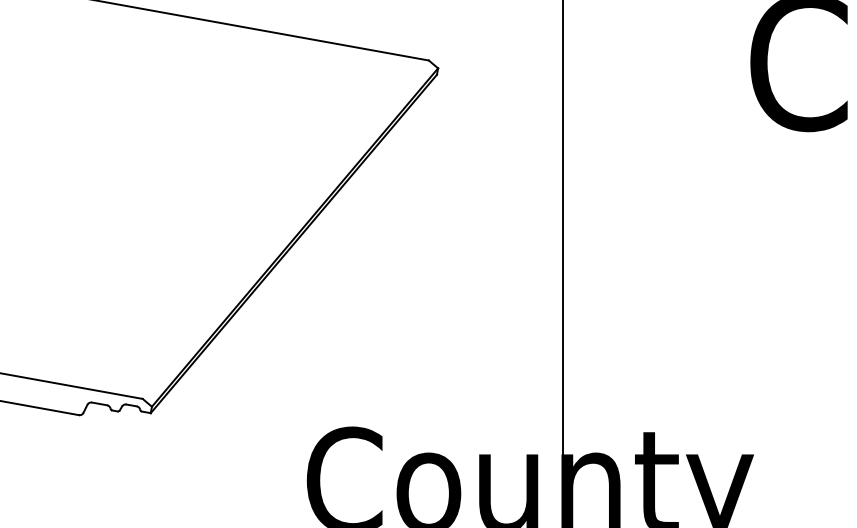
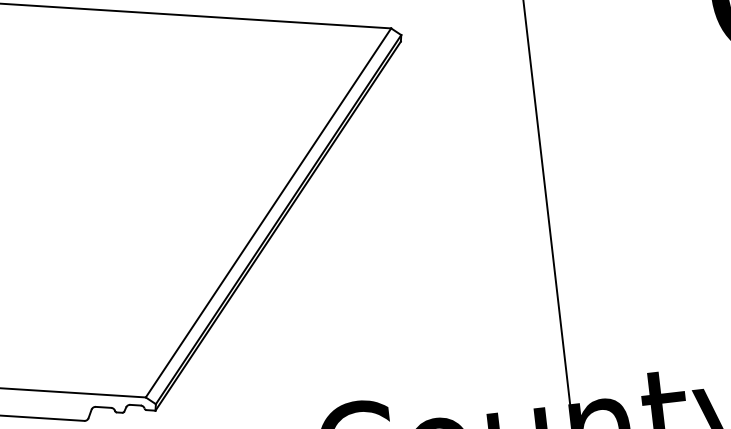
line: (285, 229) -> (268, 212), added

